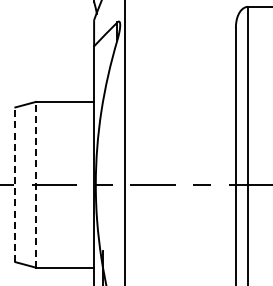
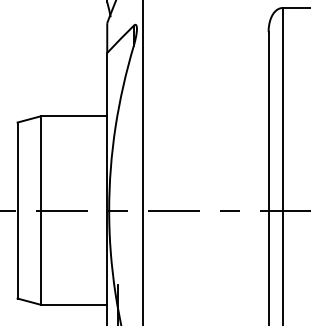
line: (15, 184) -> (17, 210), dashed -> solid
line: (36, 184) -> (41, 210), dashed -> solid

